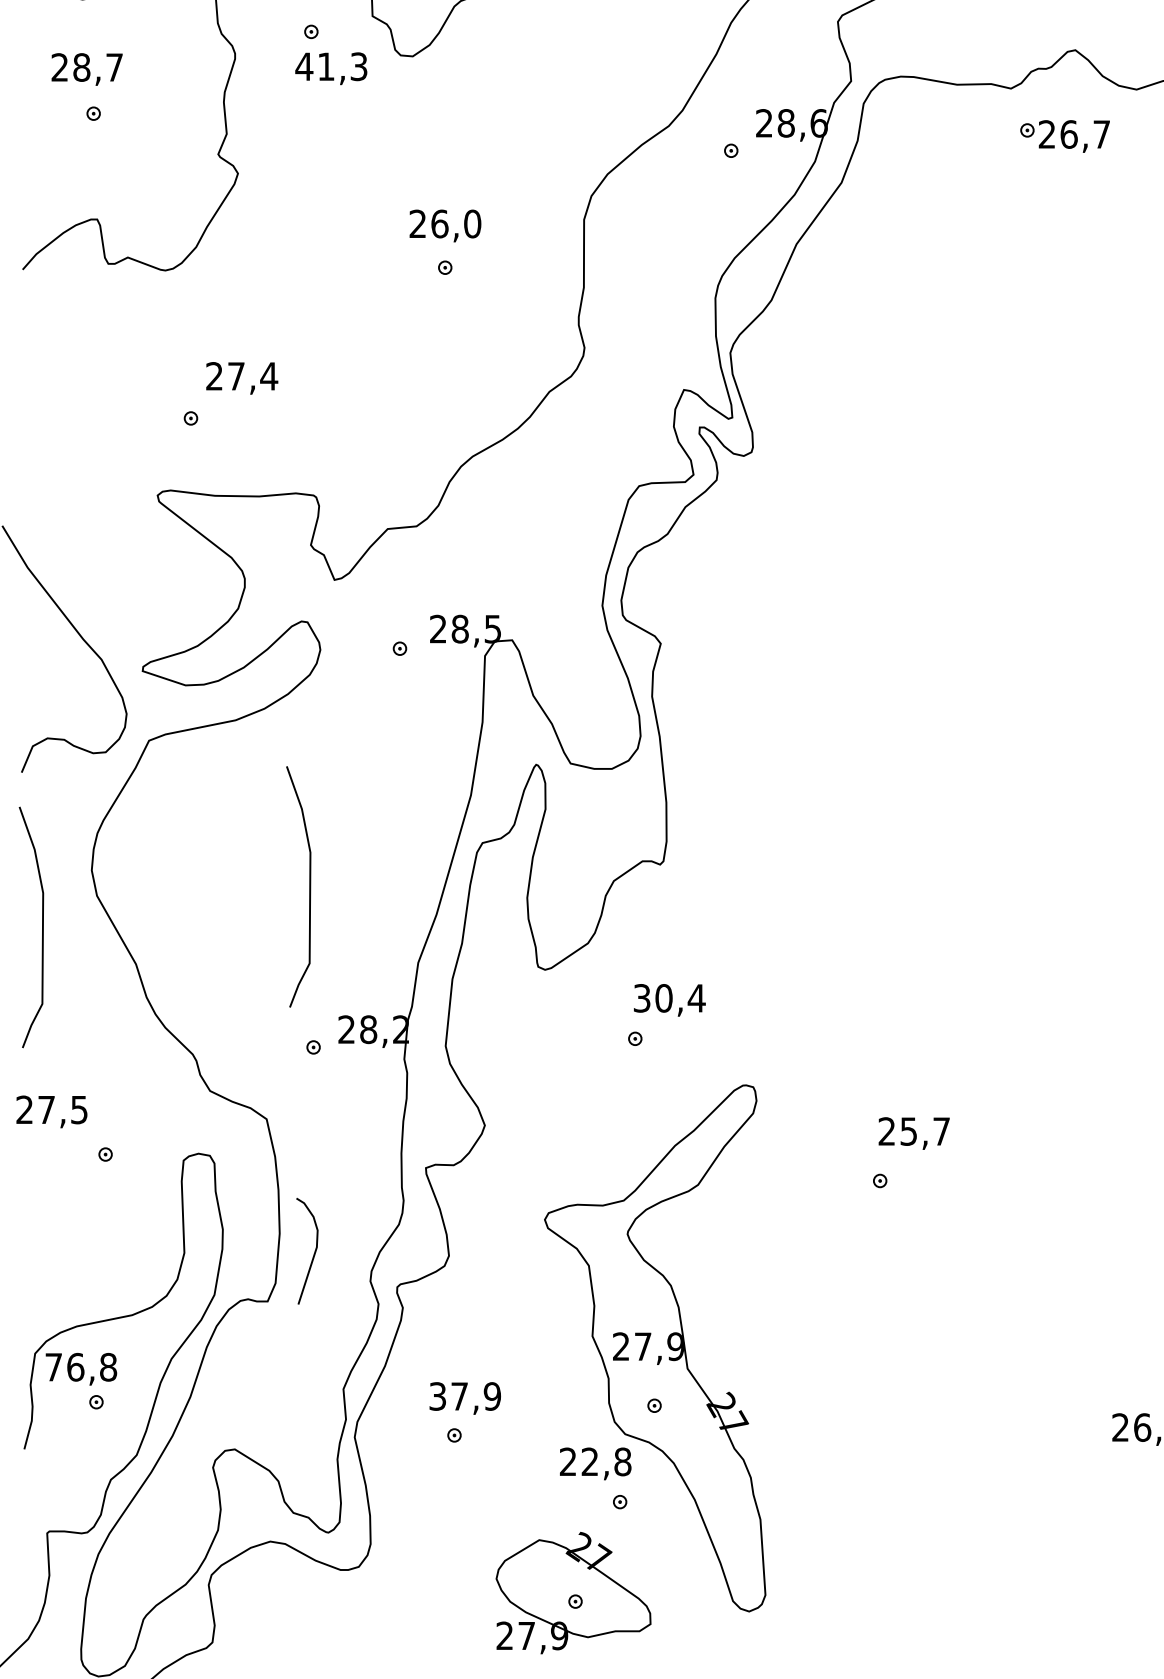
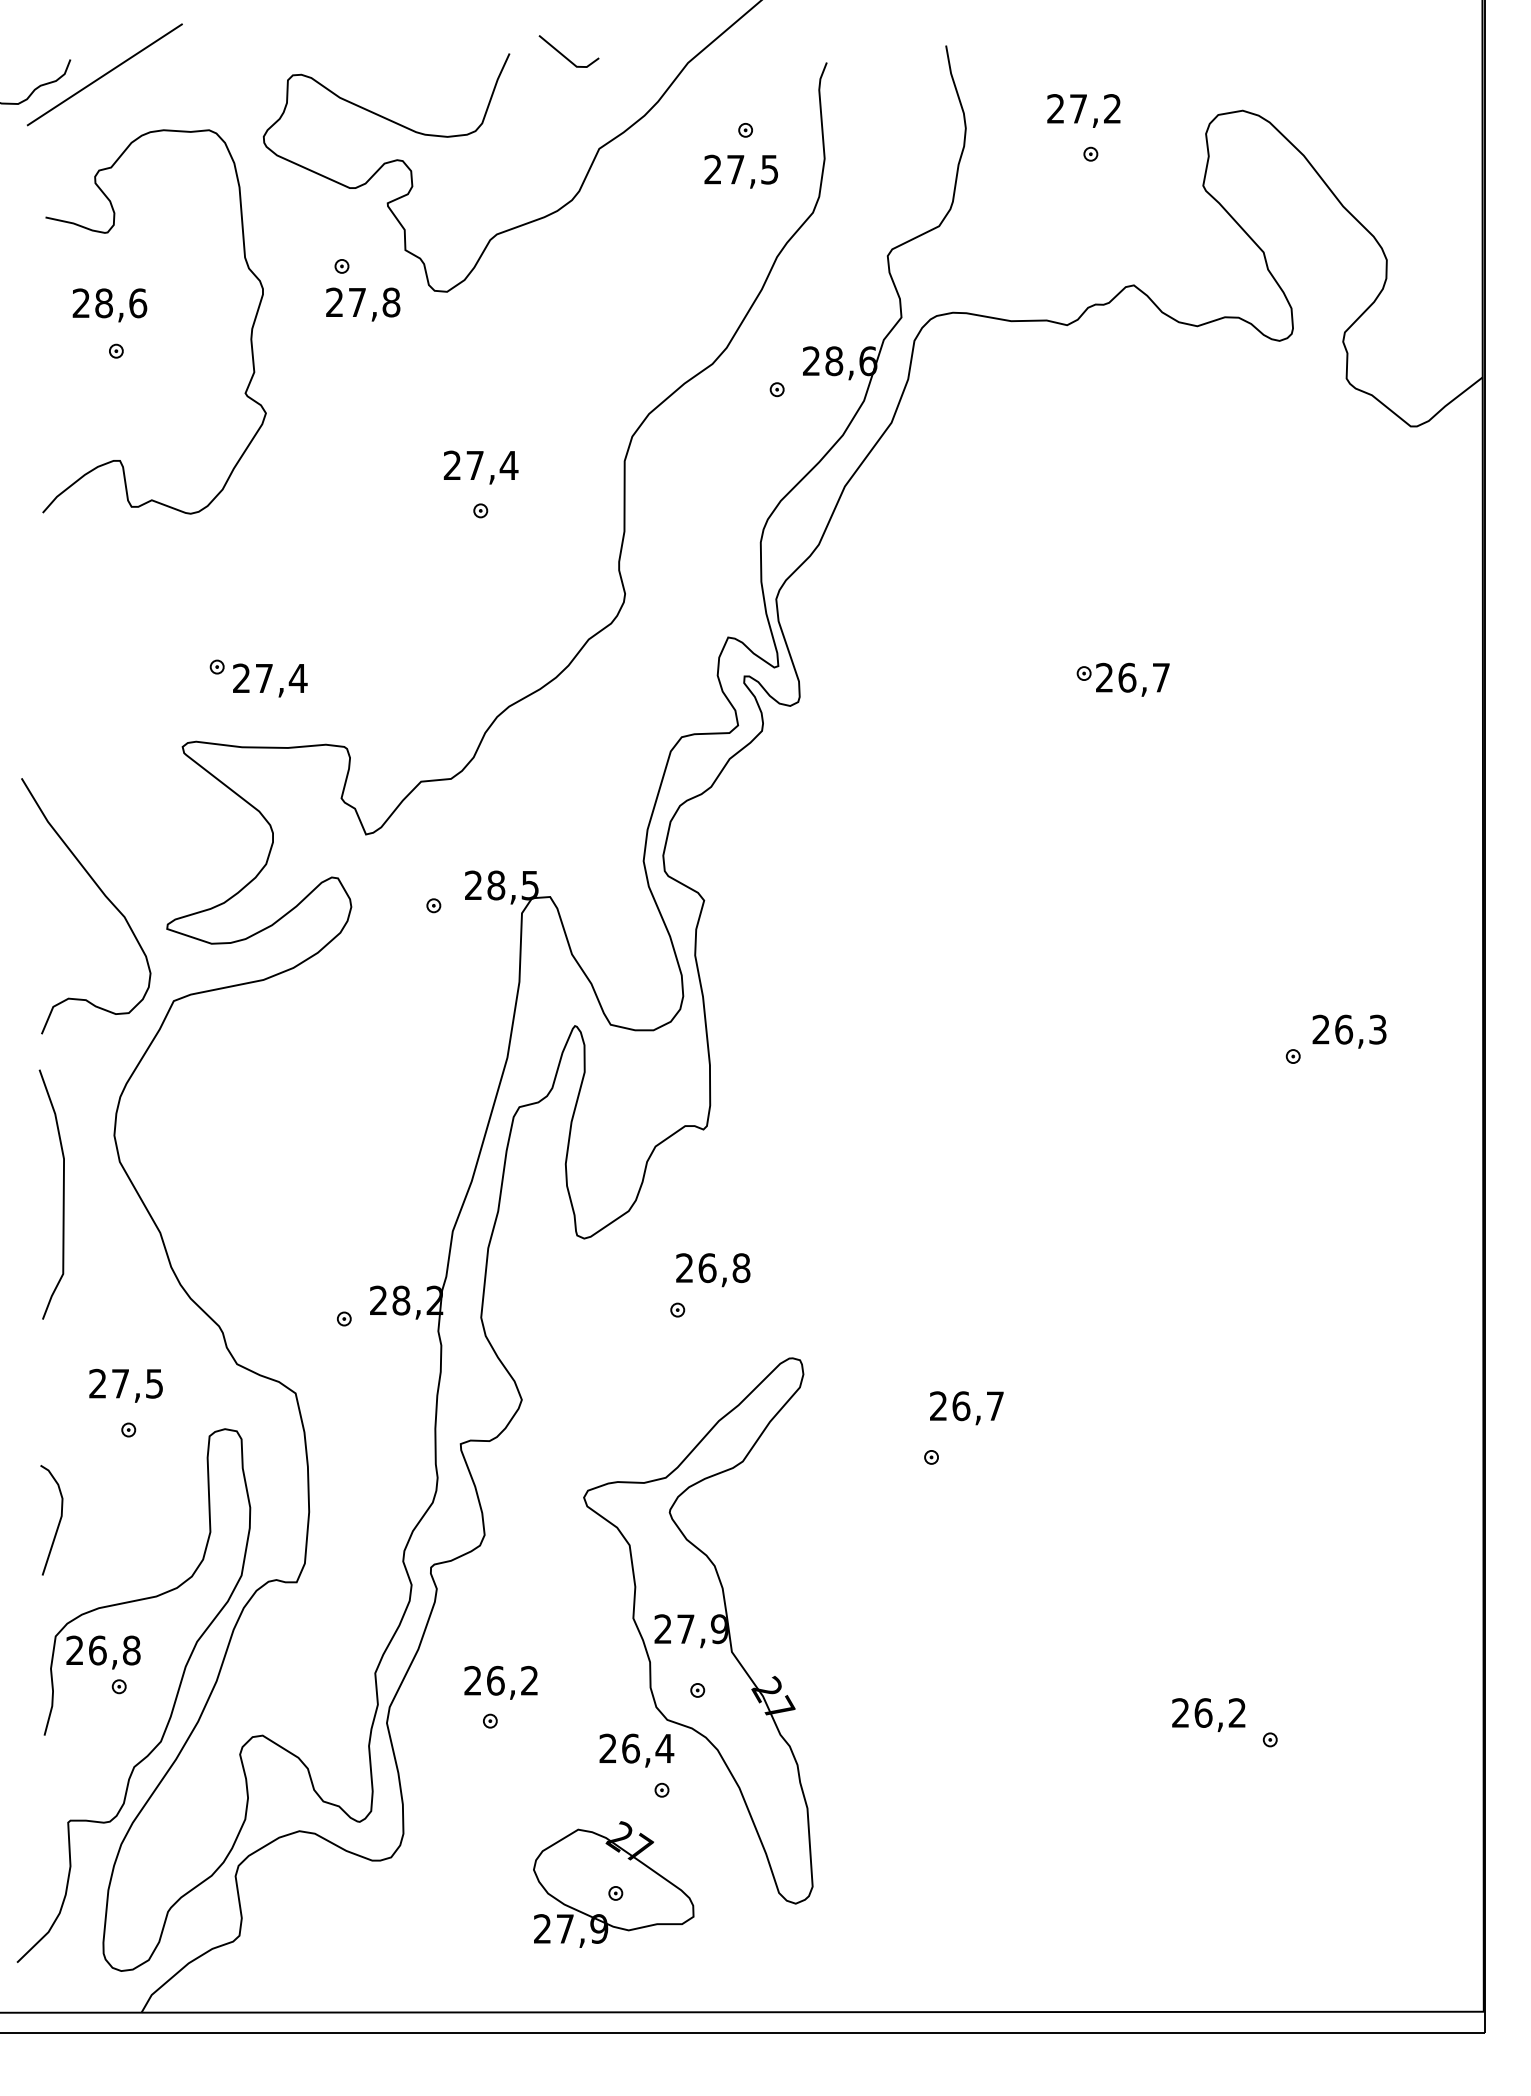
text: (331, 66) -> (362, 302), 41,3 -> 27,8
text: (115, 67) -> (138, 303), 28,7 -> 28,6
part: (1064, 136) -> (1122, 679), moved
text: (456, 223) -> (492, 465), 26,0 -> 27,4
text: (242, 378) -> (270, 680), moved
curve: (308, 886) -> (339, 1152), removed
text: (669, 998) -> (713, 1268), 30,4 -> 26,8
text: (51, 1111) -> (125, 1385), moved
text: (909, 1131) -> (961, 1406), 25,7 -> 26,7
curve: (313, 1253) -> (58, 1522), moved
text: (53, 1366) -> (74, 1649), 76,8 -> 26,8
text: (465, 1396) -> (501, 1680), 37,9 -> 26,2
text: (607, 1461) -> (648, 1748), 22,8 -> 26,4

